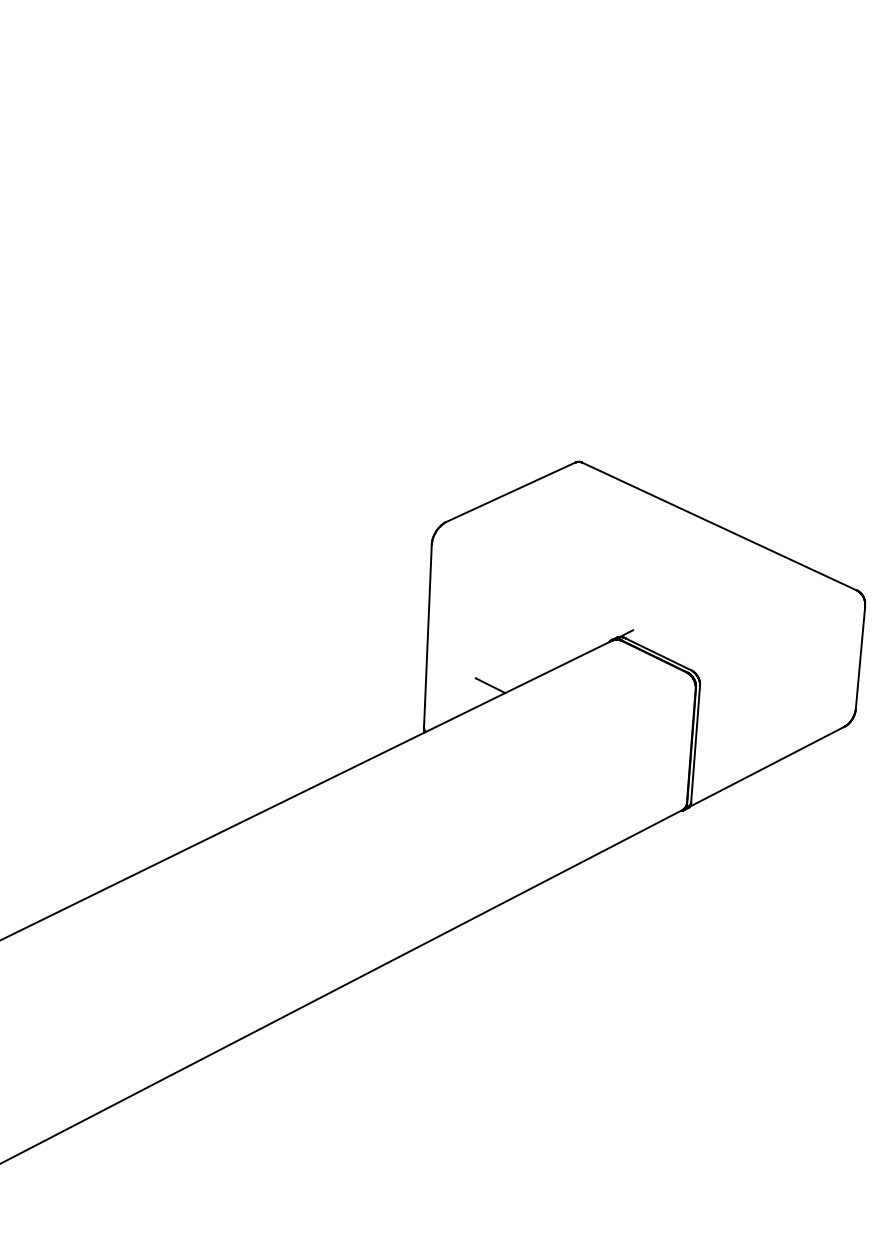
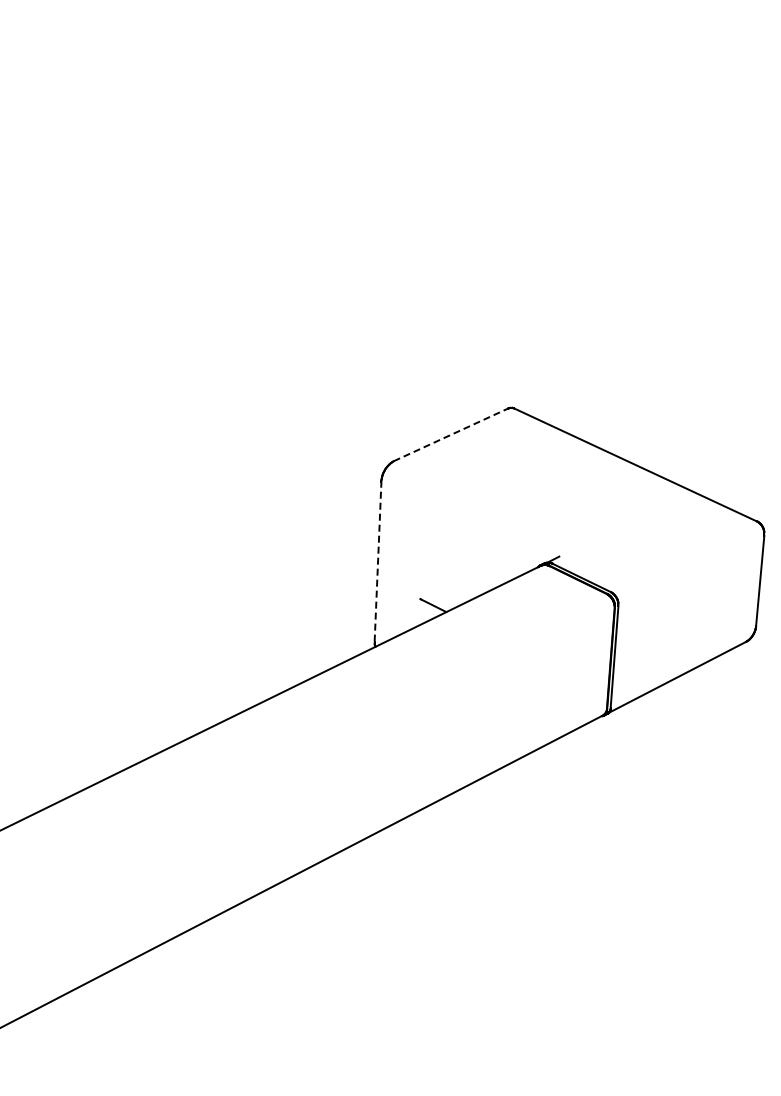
line: (509, 492) -> (450, 434), solid -> dashed
line: (428, 635) -> (378, 561), solid -> dashed

